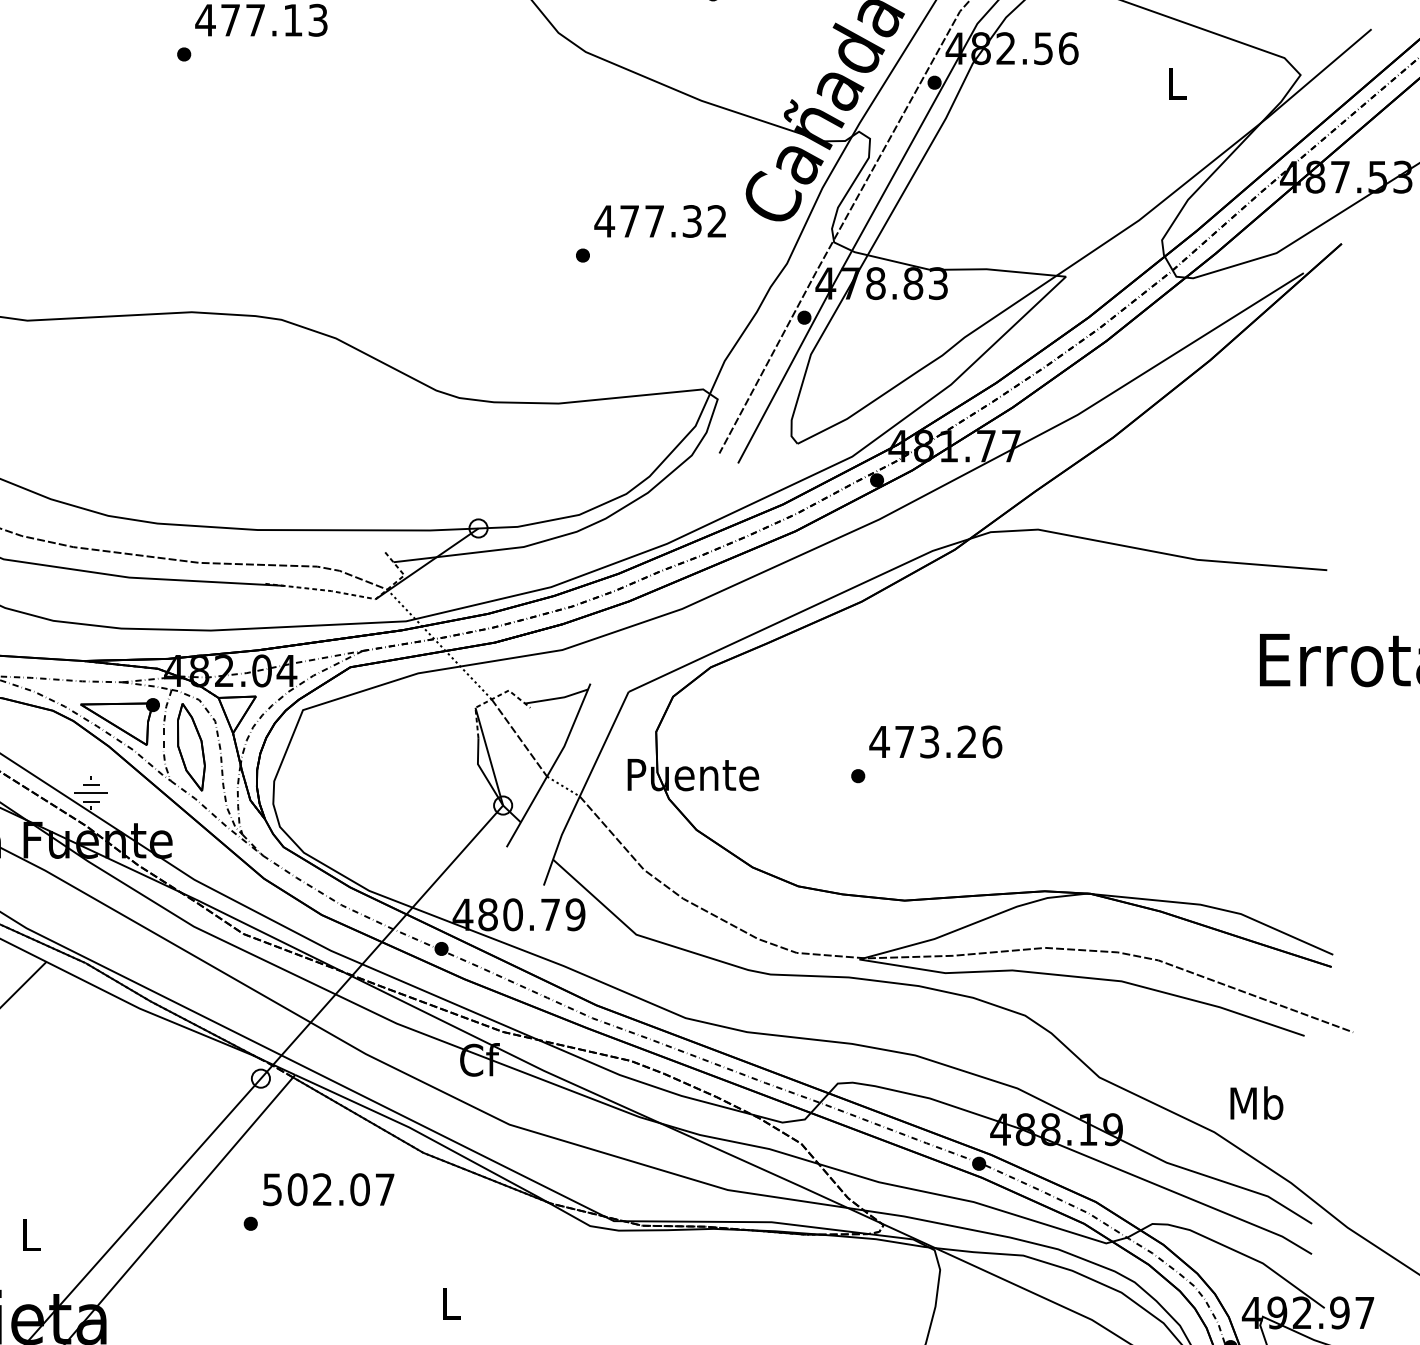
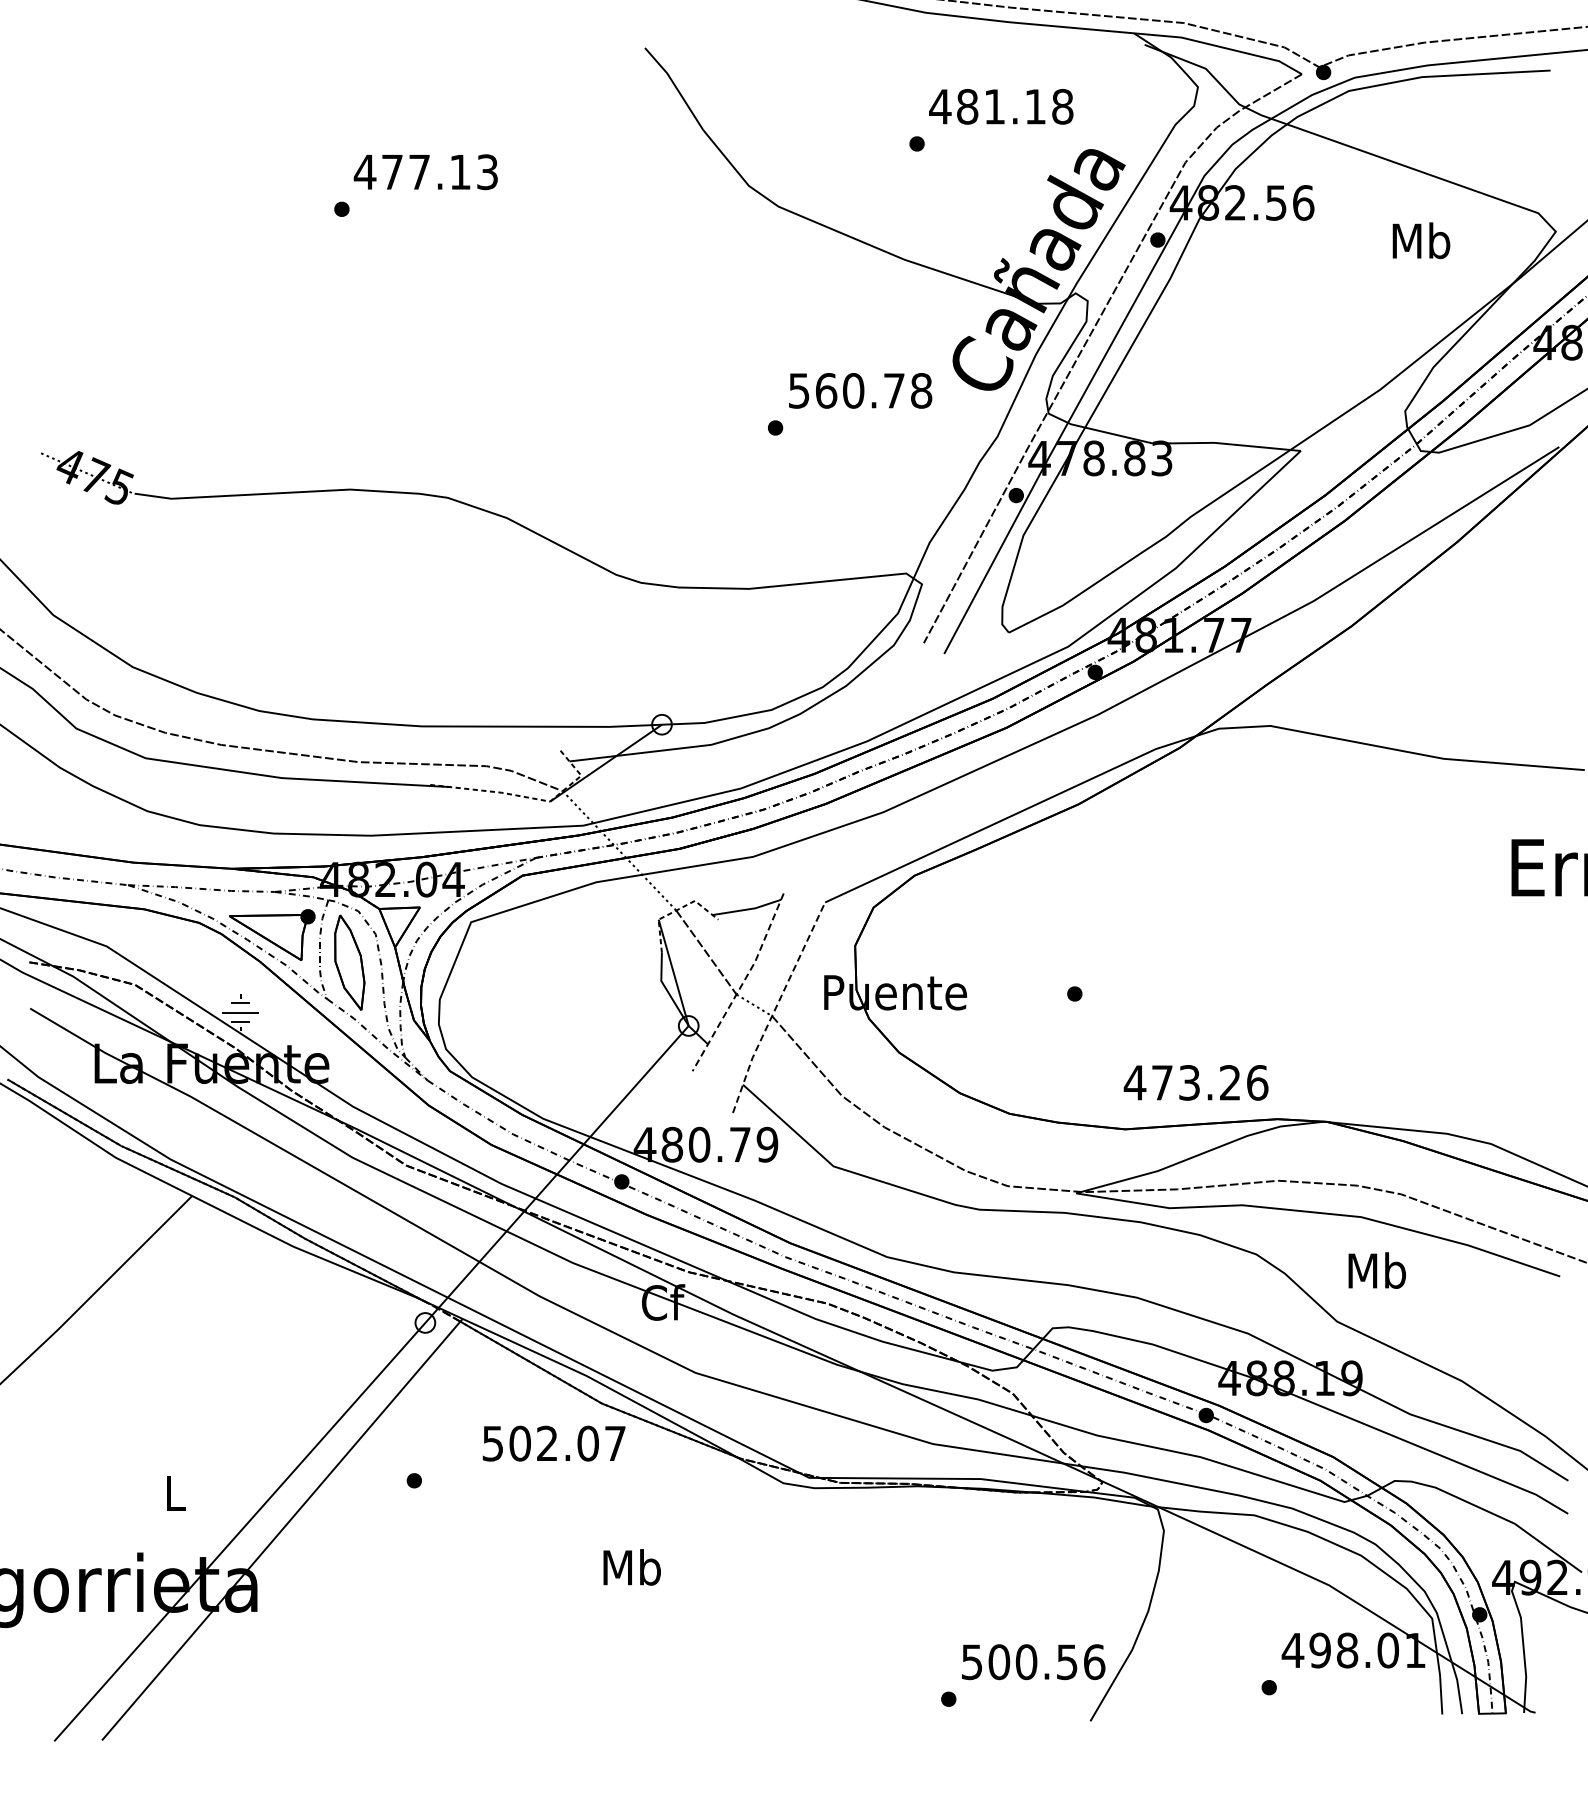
text: (1177, 83) -> (1421, 240), L -> Mb
text: (660, 221) -> (859, 390), 477.32 -> 560.78
text: (935, 741) -> (1195, 1082), moved
line: (552, 767) -> (742, 984), solid -> dashed
line: (583, 788) -> (776, 1007), solid -> dashed
text: (1257, 1103) -> (1377, 1270), moved
text: (328, 1189) -> (553, 1443), moved
text: (450, 1303) -> (631, 1567), L -> Mb

